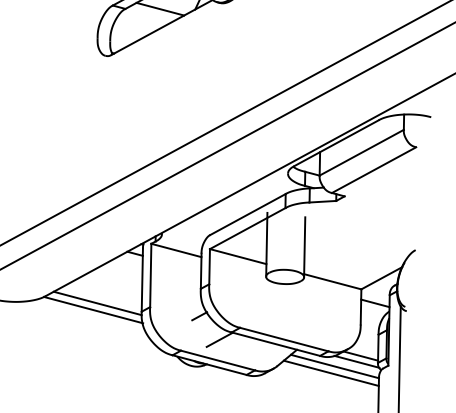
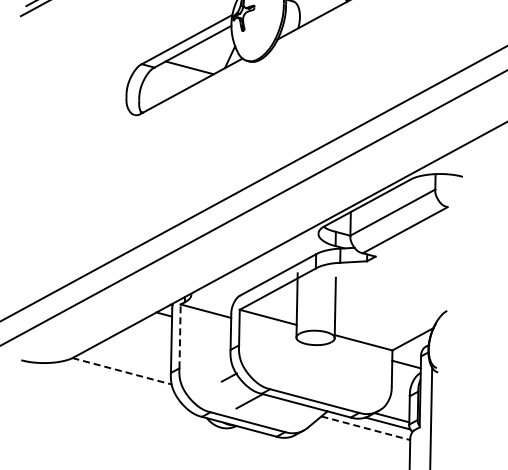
line: (151, 275) -> (180, 336), solid -> dashed
line: (97, 303) -> (126, 364), removed
line: (93, 310) -> (122, 371), solid -> dashed
line: (334, 366) -> (365, 428), solid -> dashed
line: (331, 372) -> (362, 434), removed

